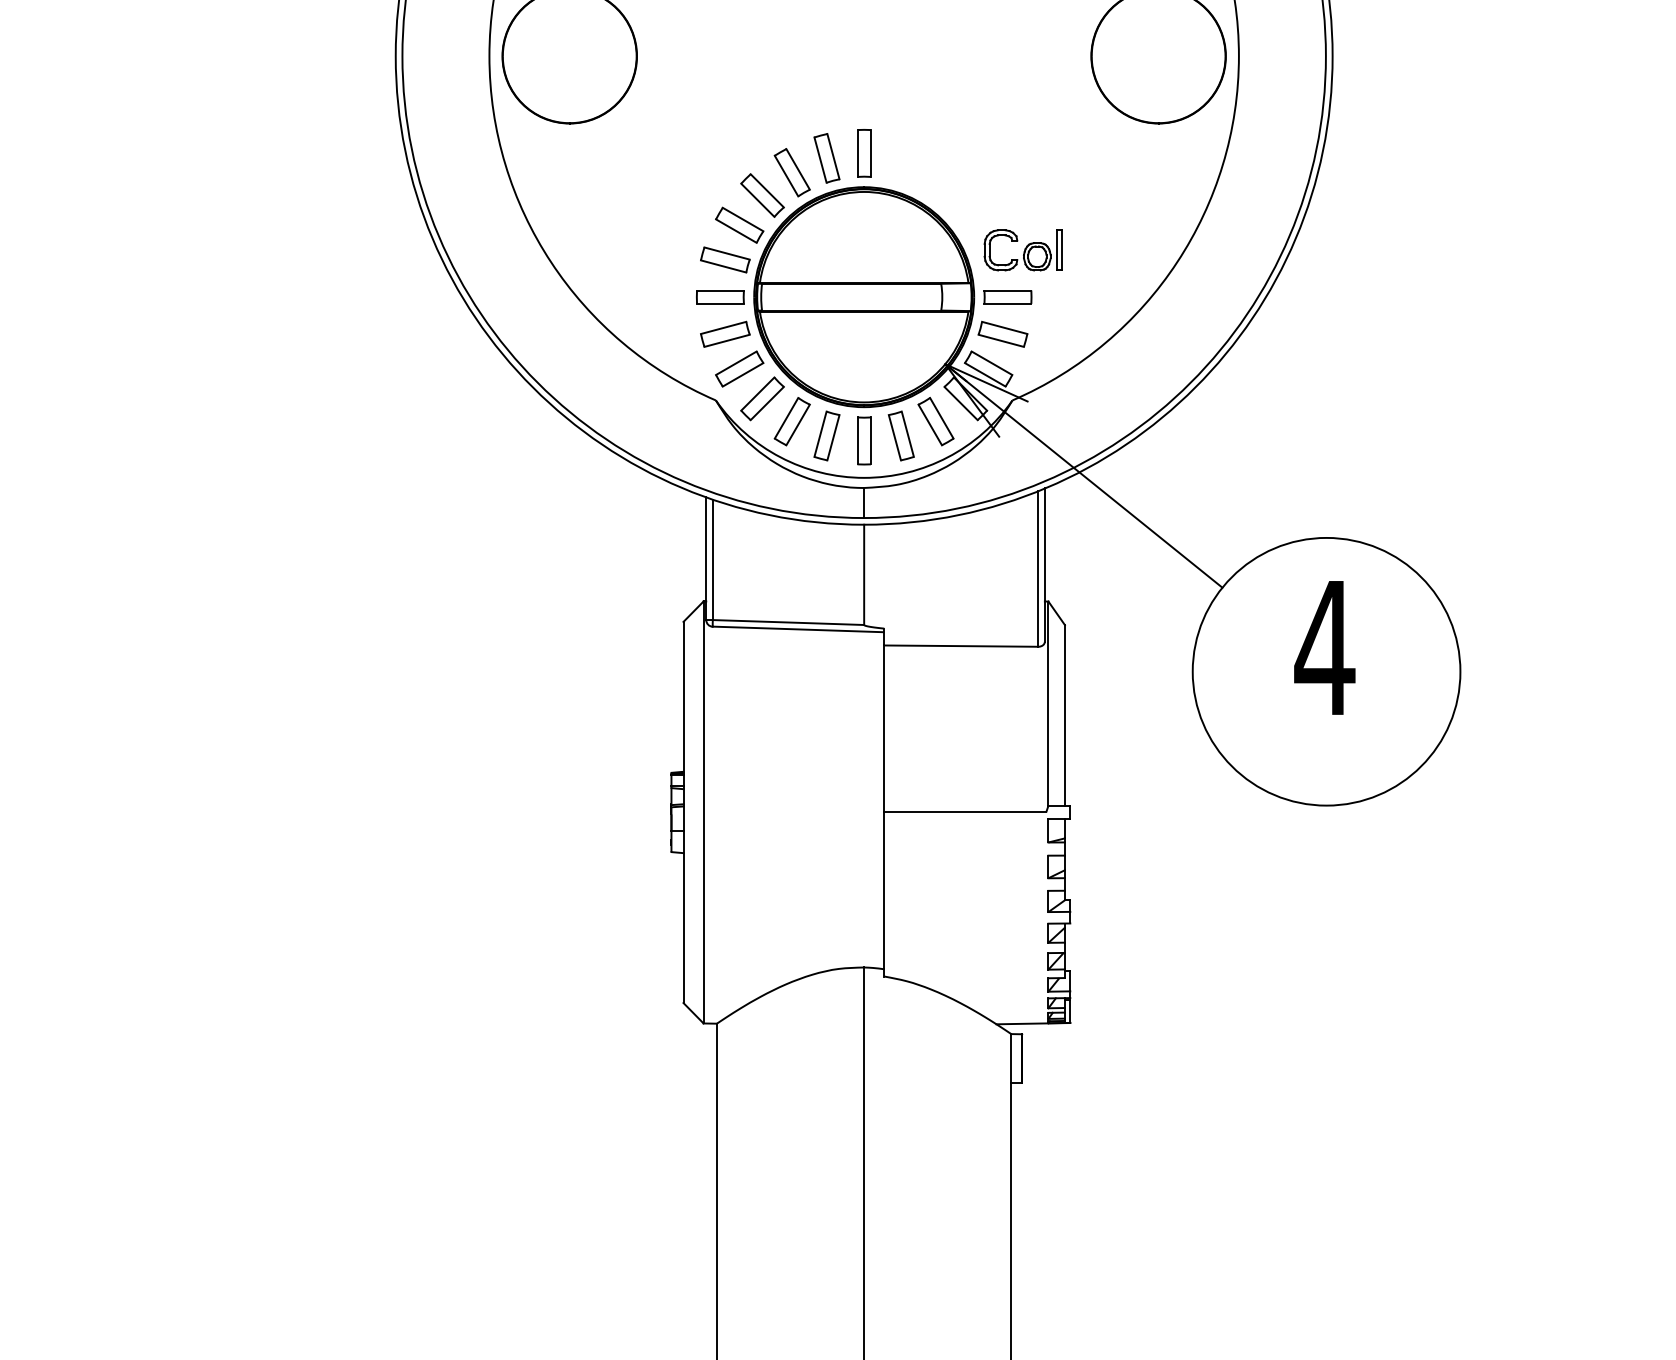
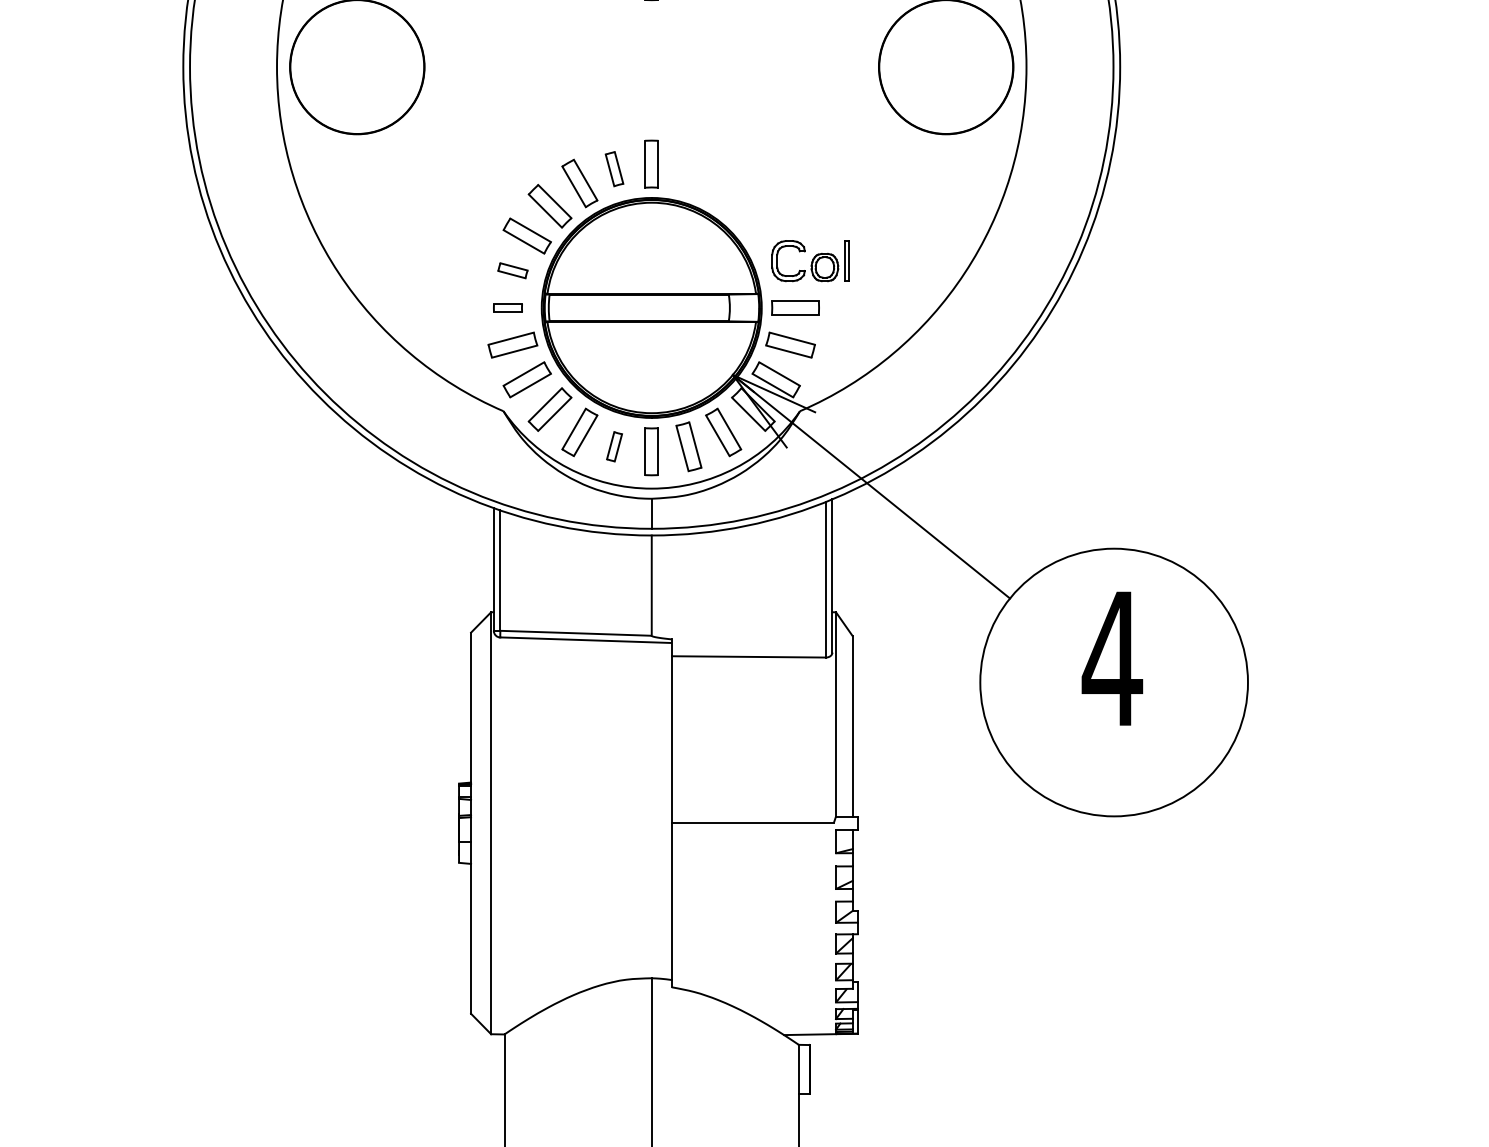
part: (826, 158) -> (614, 169), size x0.7
part: (725, 259) -> (513, 270), size x0.6
part: (720, 297) -> (508, 308), size x0.6
part: (826, 435) -> (614, 446), size x0.6

